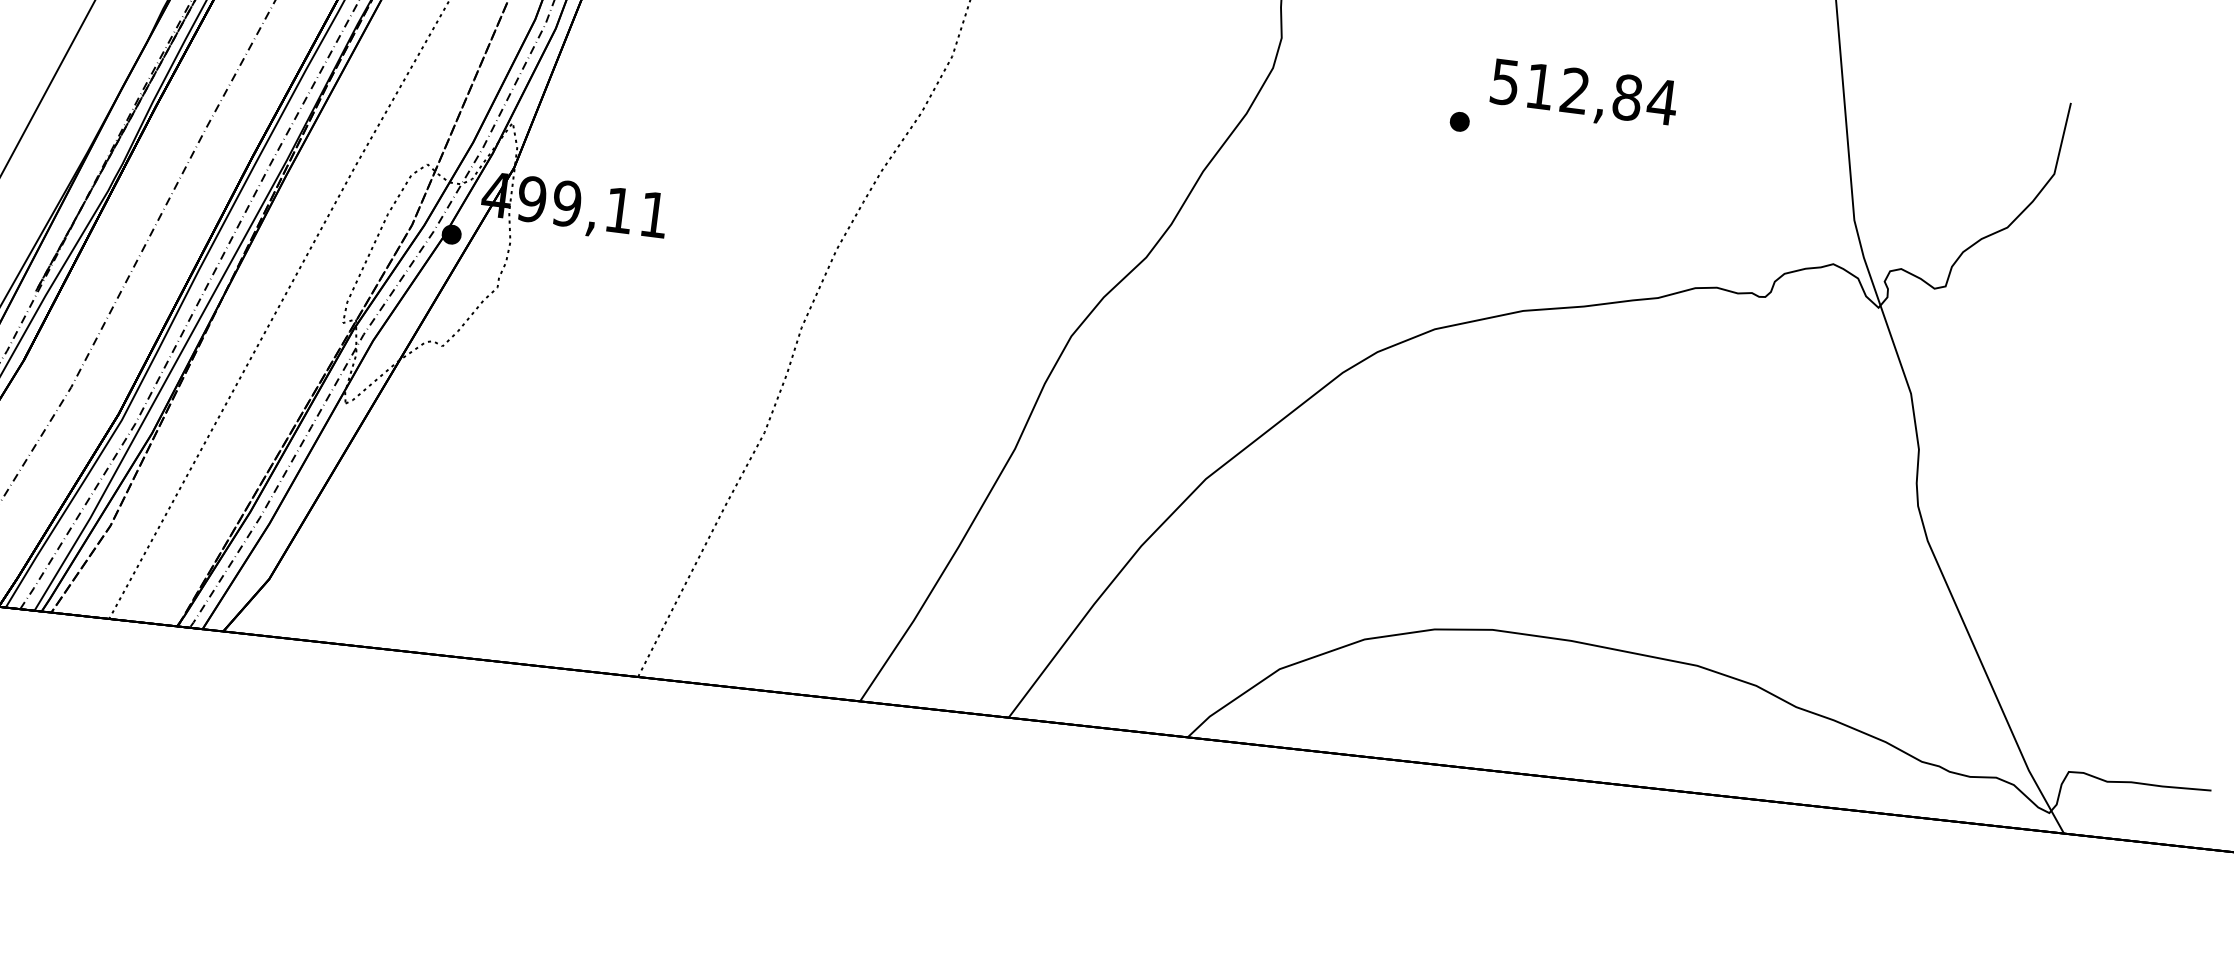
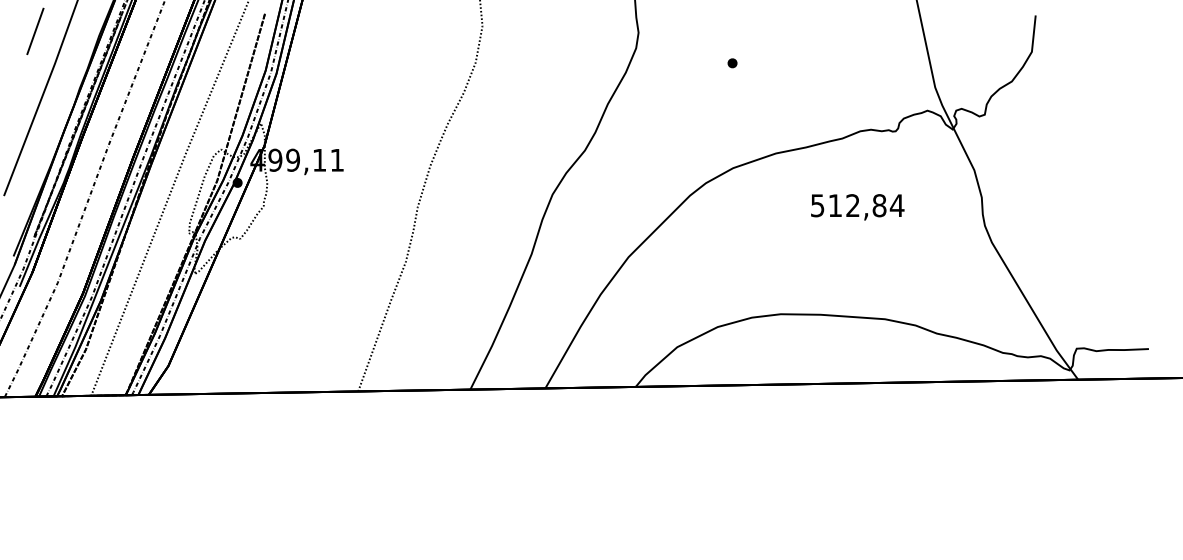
text: (1583, 95) -> (857, 207), moved

